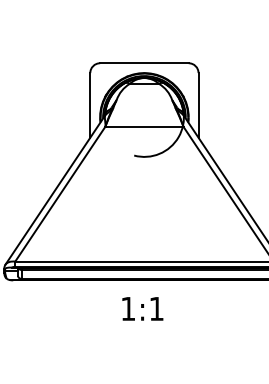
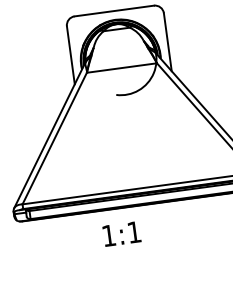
text: (142, 308) -> (121, 233), moved

